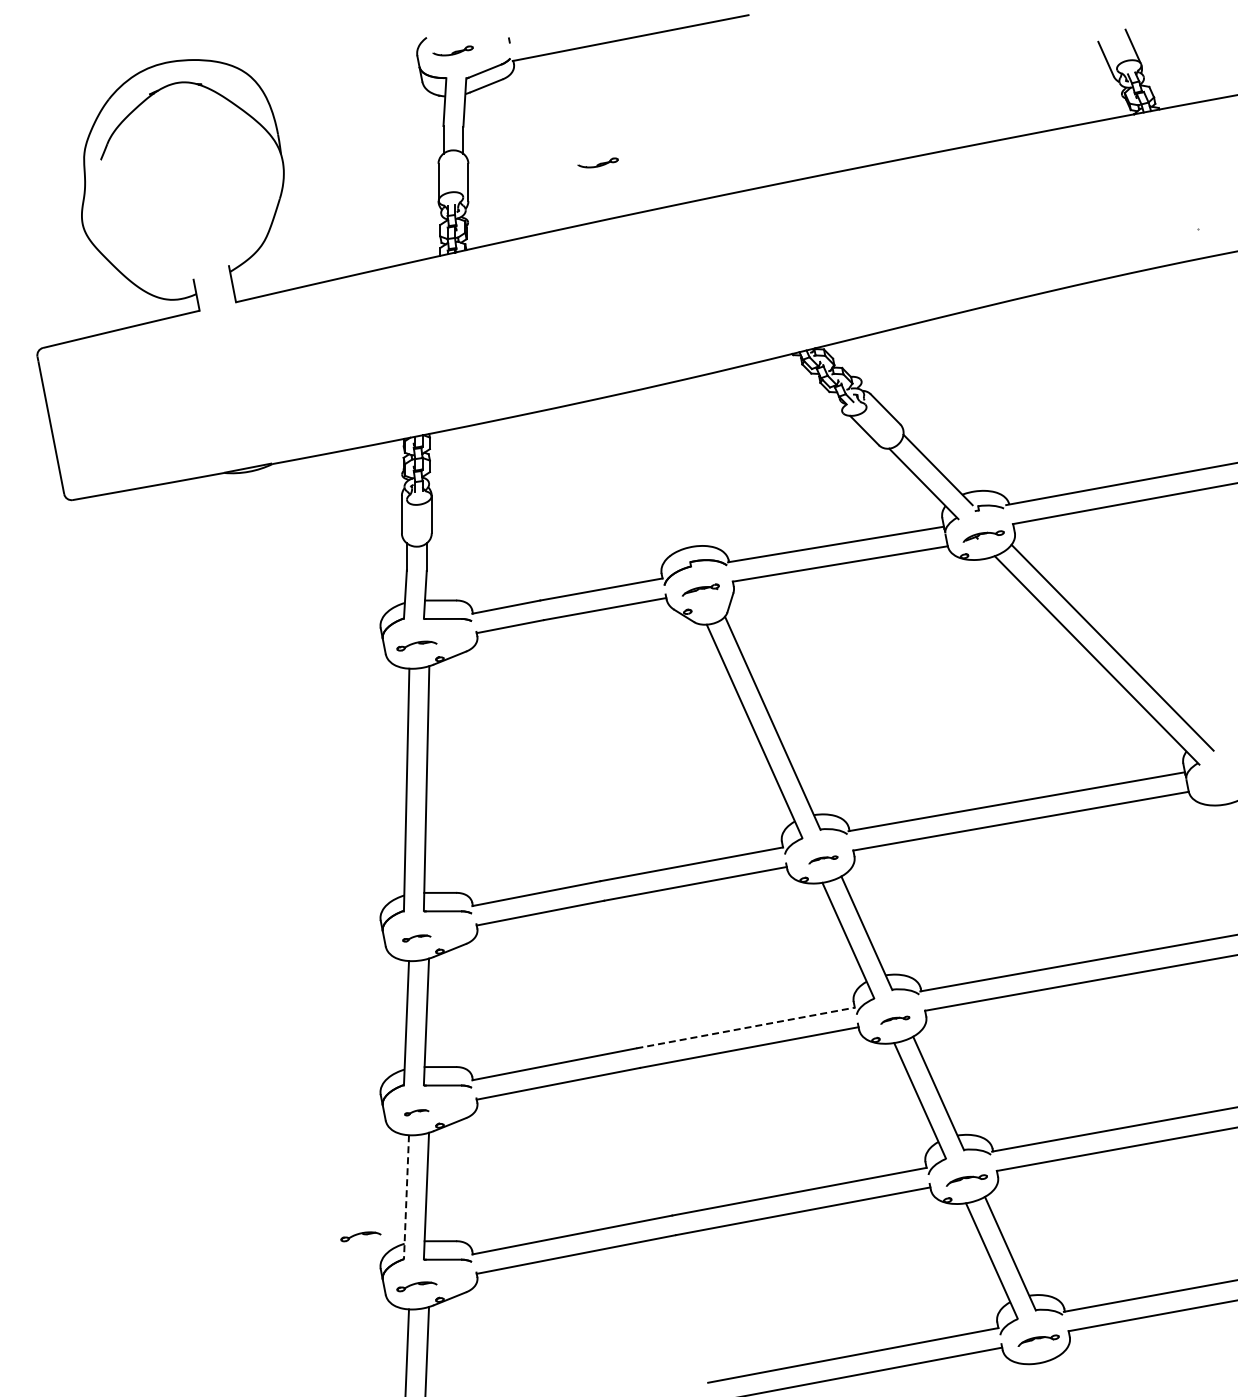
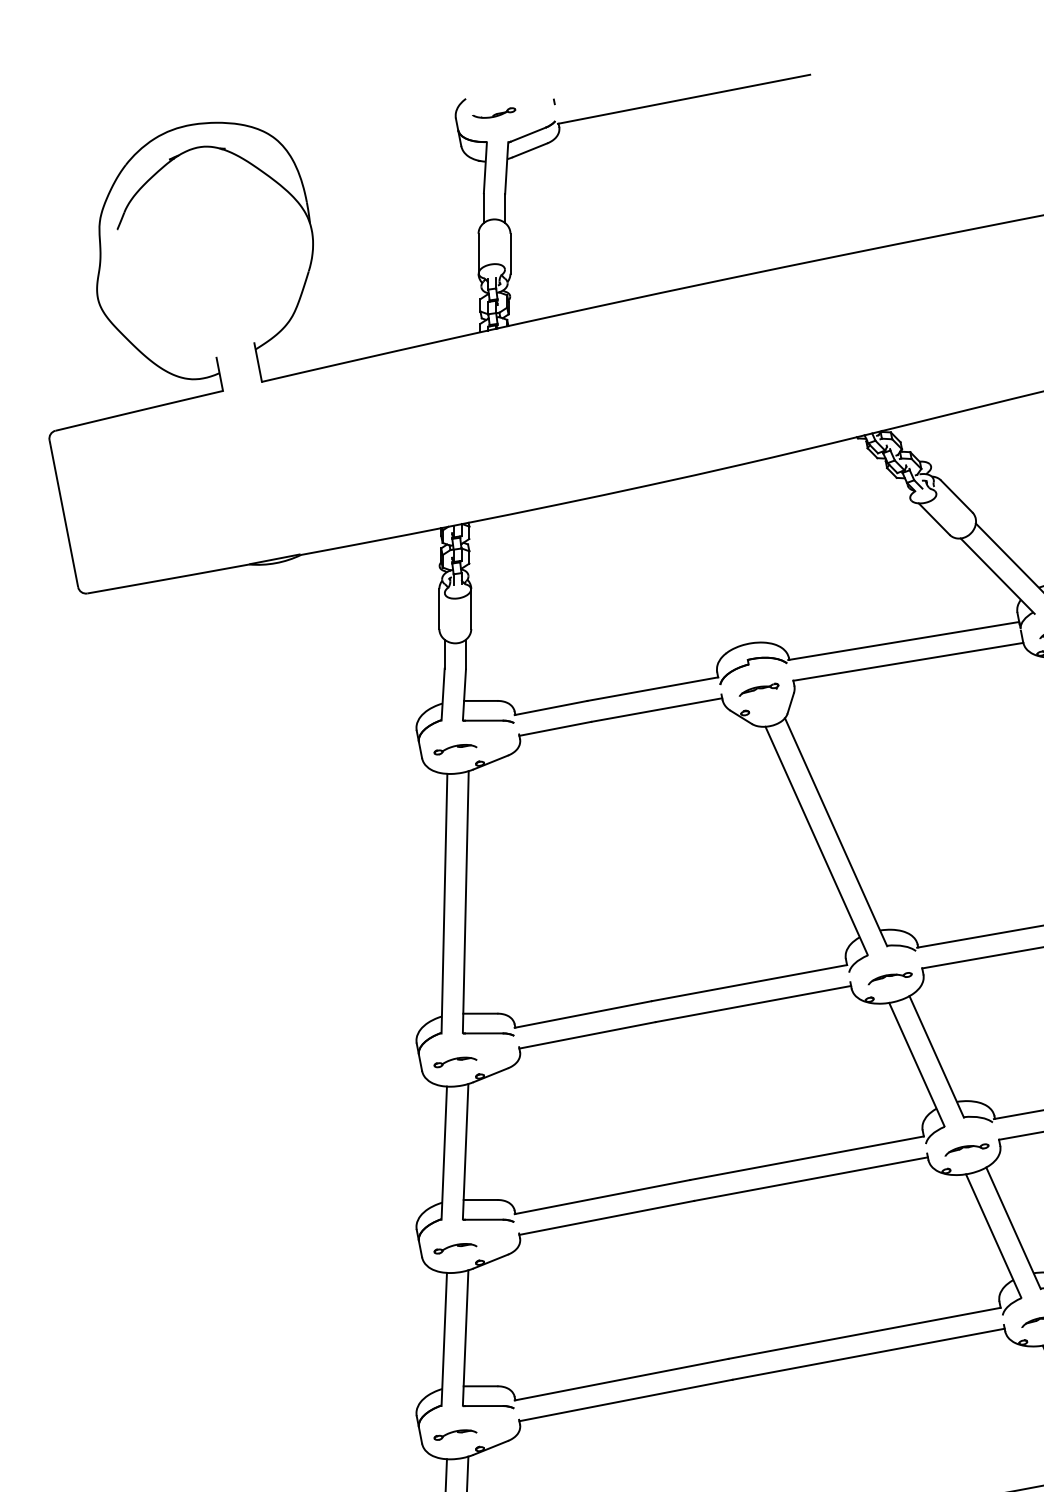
part: (597, 162) -> (648, 232), removed
part: (823, 859) -> (890, 977), size x1.43
part: (416, 938) -> (454, 1062), size x1.43
part: (895, 1020) -> (967, 1150), size x1.43
line: (746, 1027) -> (807, 1157), dashed -> solid
part: (416, 1112) -> (454, 1248), size x1.67
line: (406, 1197) -> (444, 1339), dashed -> solid
part: (360, 1236) -> (395, 1381), removed

